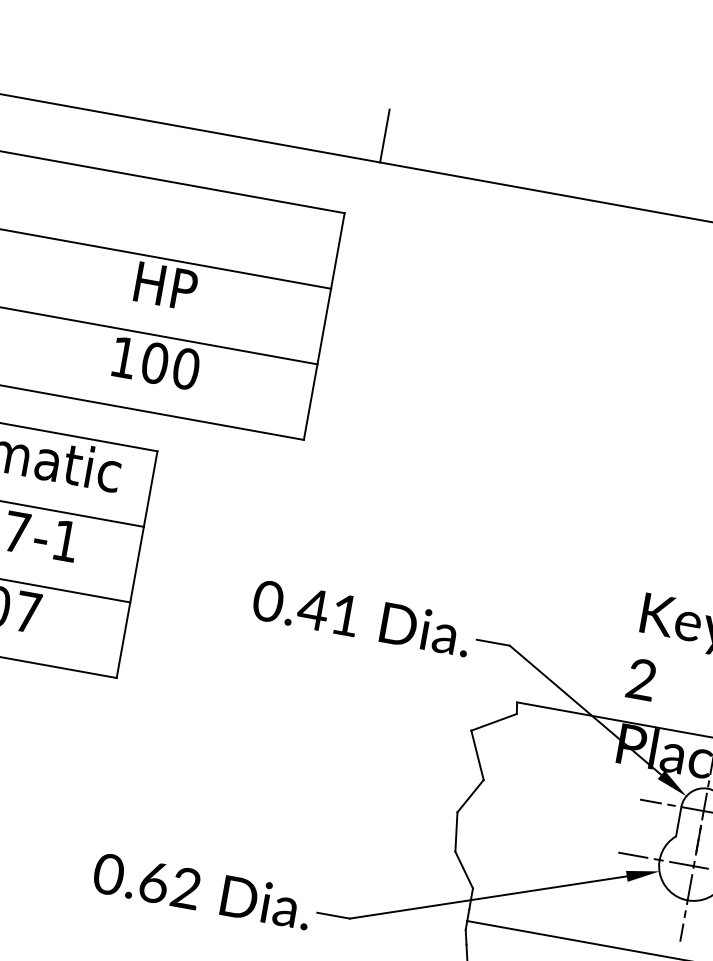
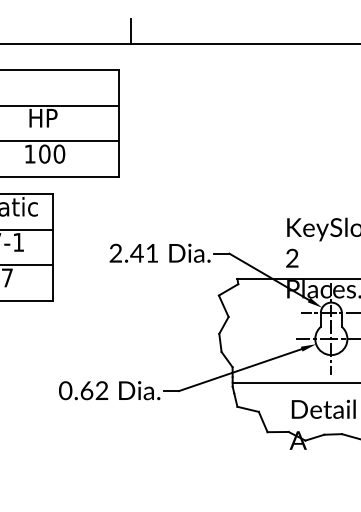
text: (267, 601) -> (115, 253), 0.41 -> 2.41

